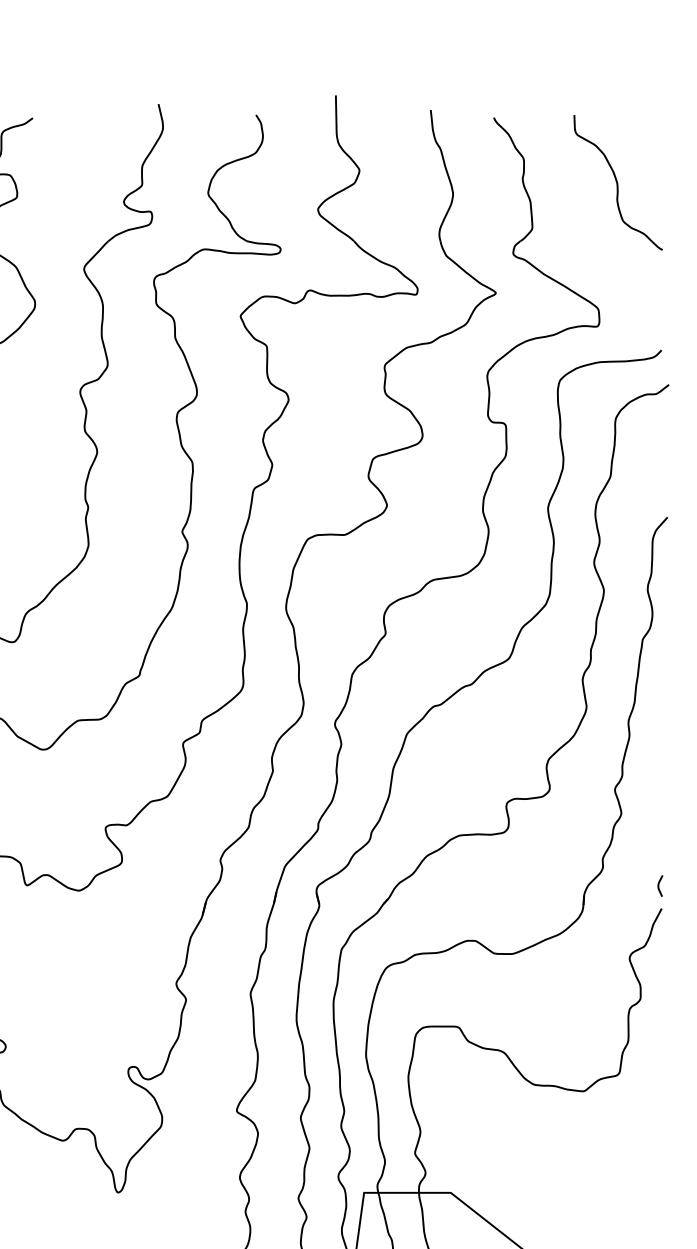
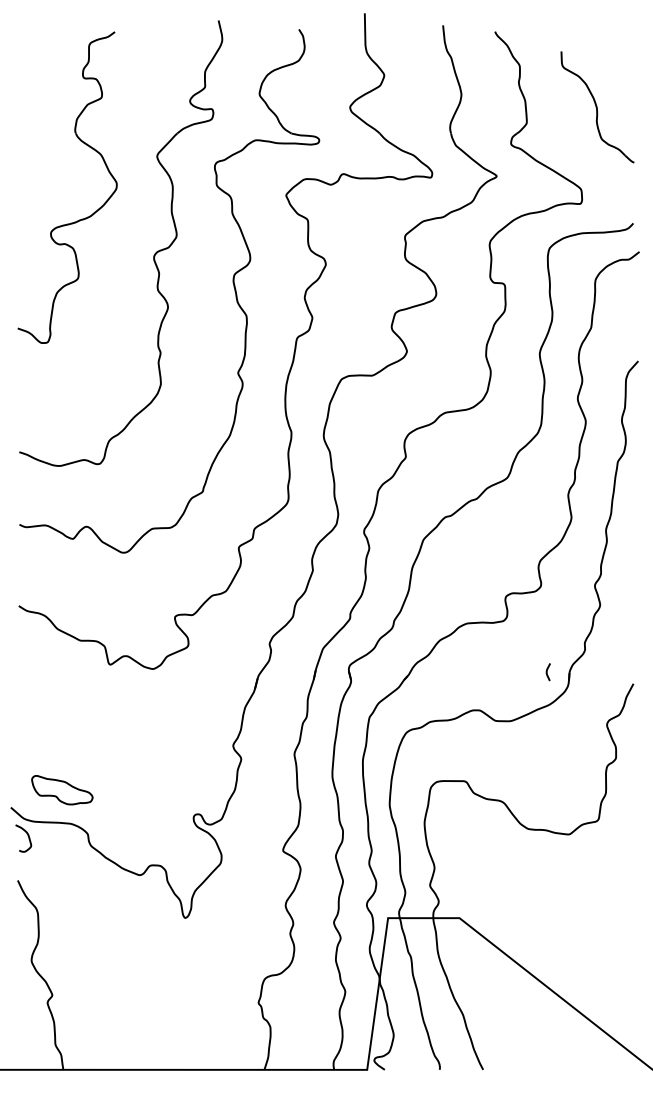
part: (618, 182) -> (597, 107), moved
curve: (659, 886) -> (547, 672), moved

